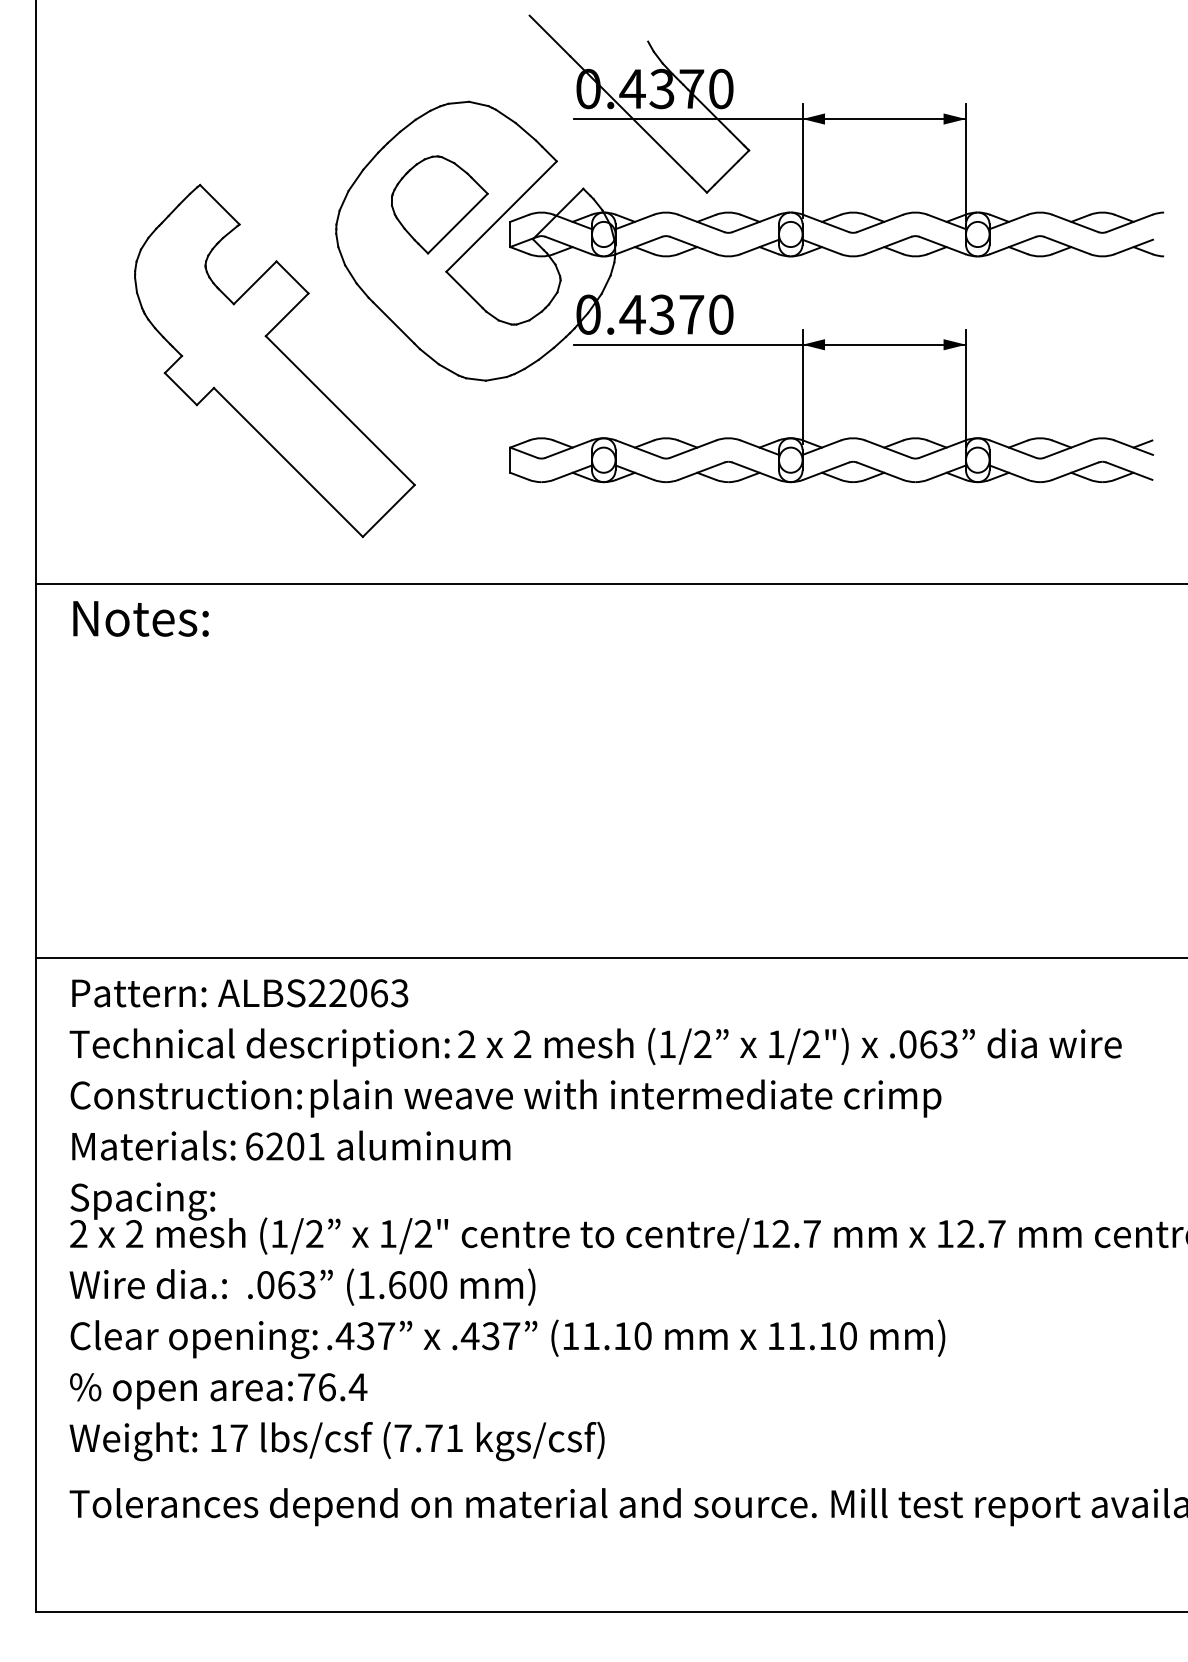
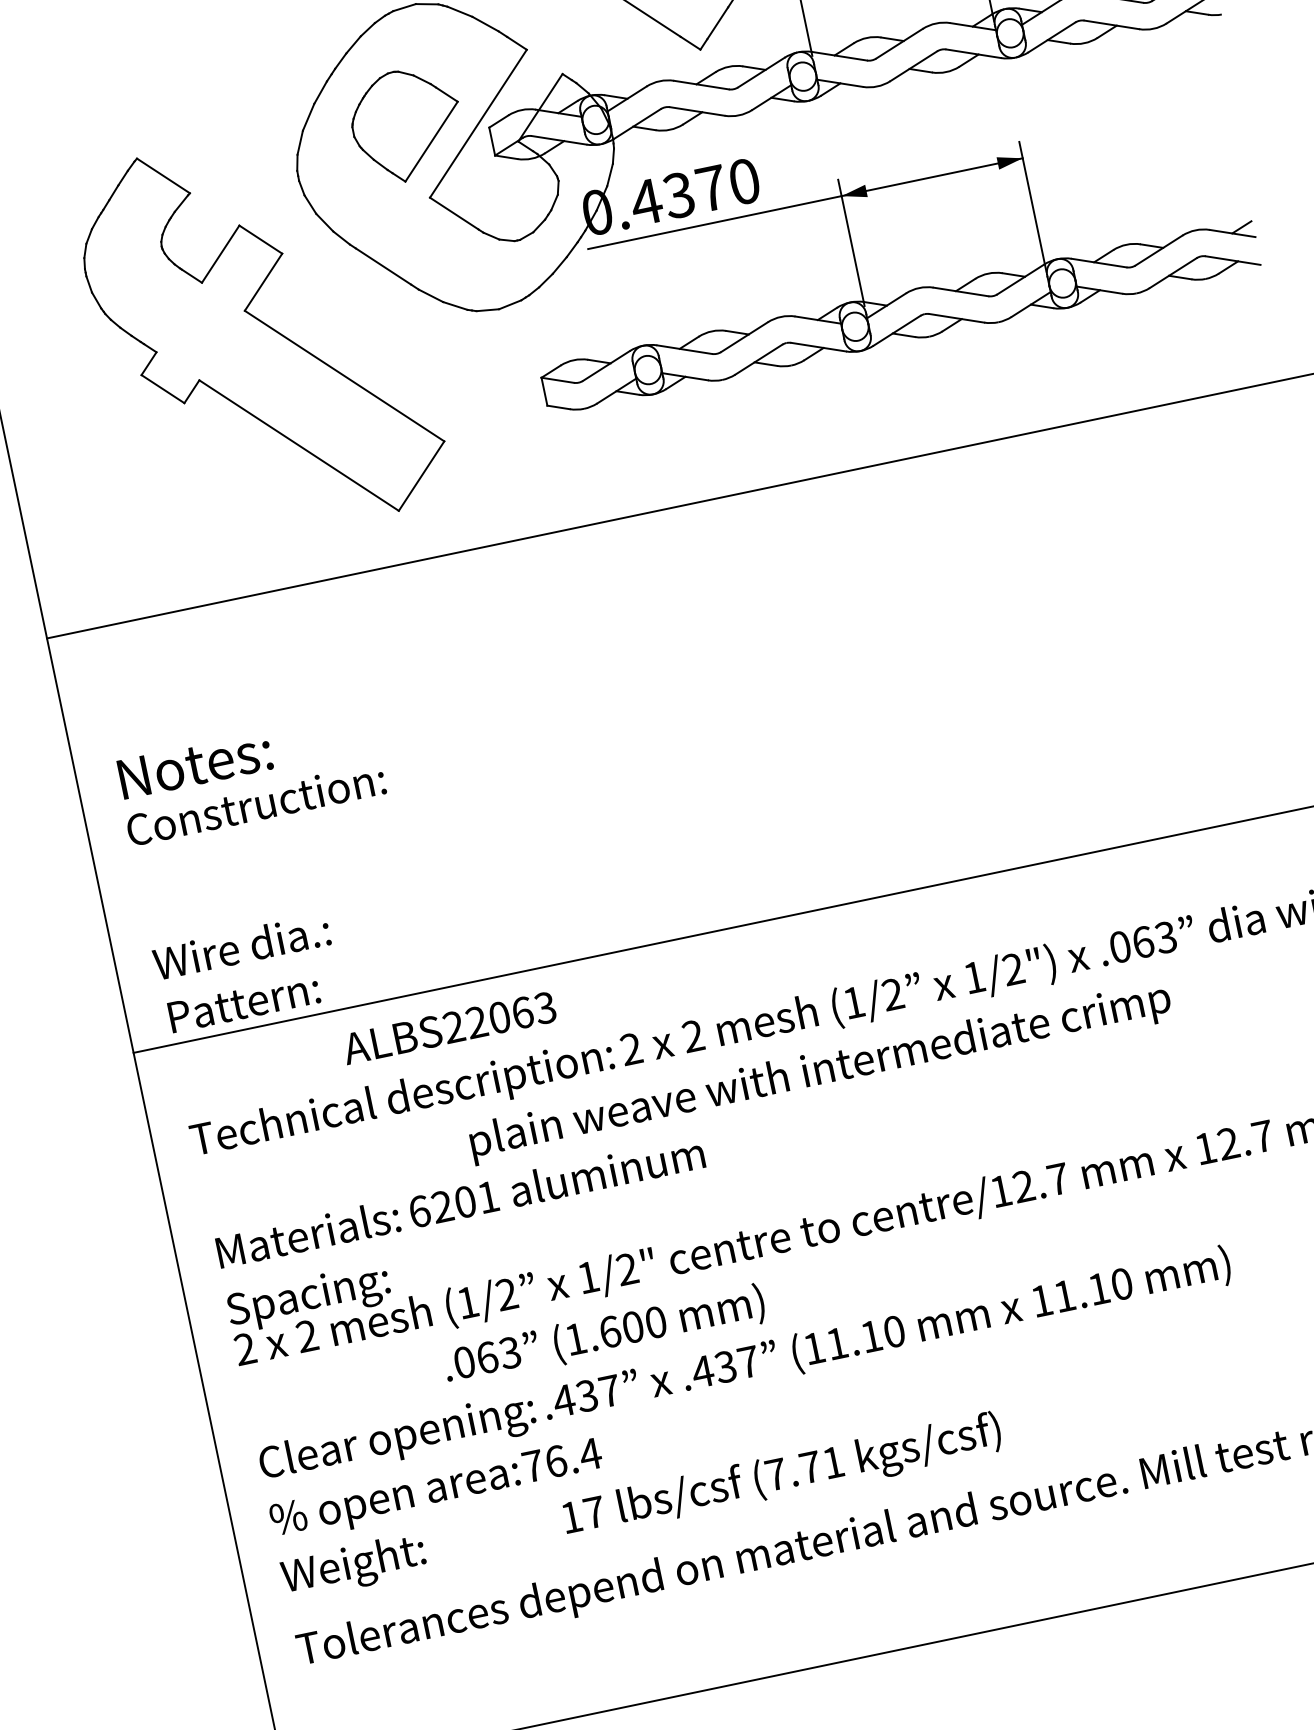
text: (140, 618) -> (194, 764), moved
text: (139, 993) -> (244, 1002), moved
text: (185, 1094) -> (254, 804), moved
text: (147, 1284) -> (240, 947), moved
text: (407, 1441) -> (781, 1477), moved

